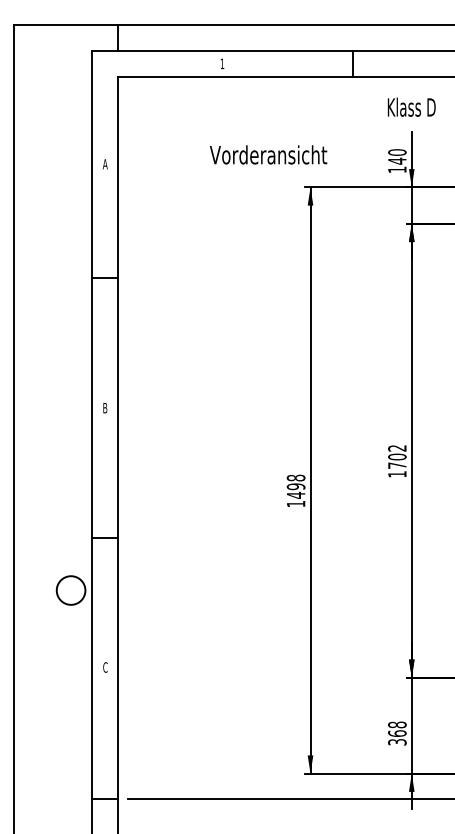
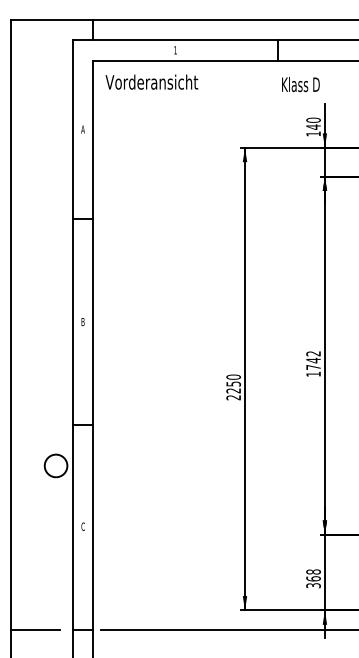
text: (411, 107) -> (300, 84), moved
text: (268, 154) -> (151, 81), moved
text: (397, 456) -> (313, 360), 1702 -> 1742
text: (295, 491) -> (233, 387), 1498 -> 2250
line: (45, 799) -> (35, 630), added

